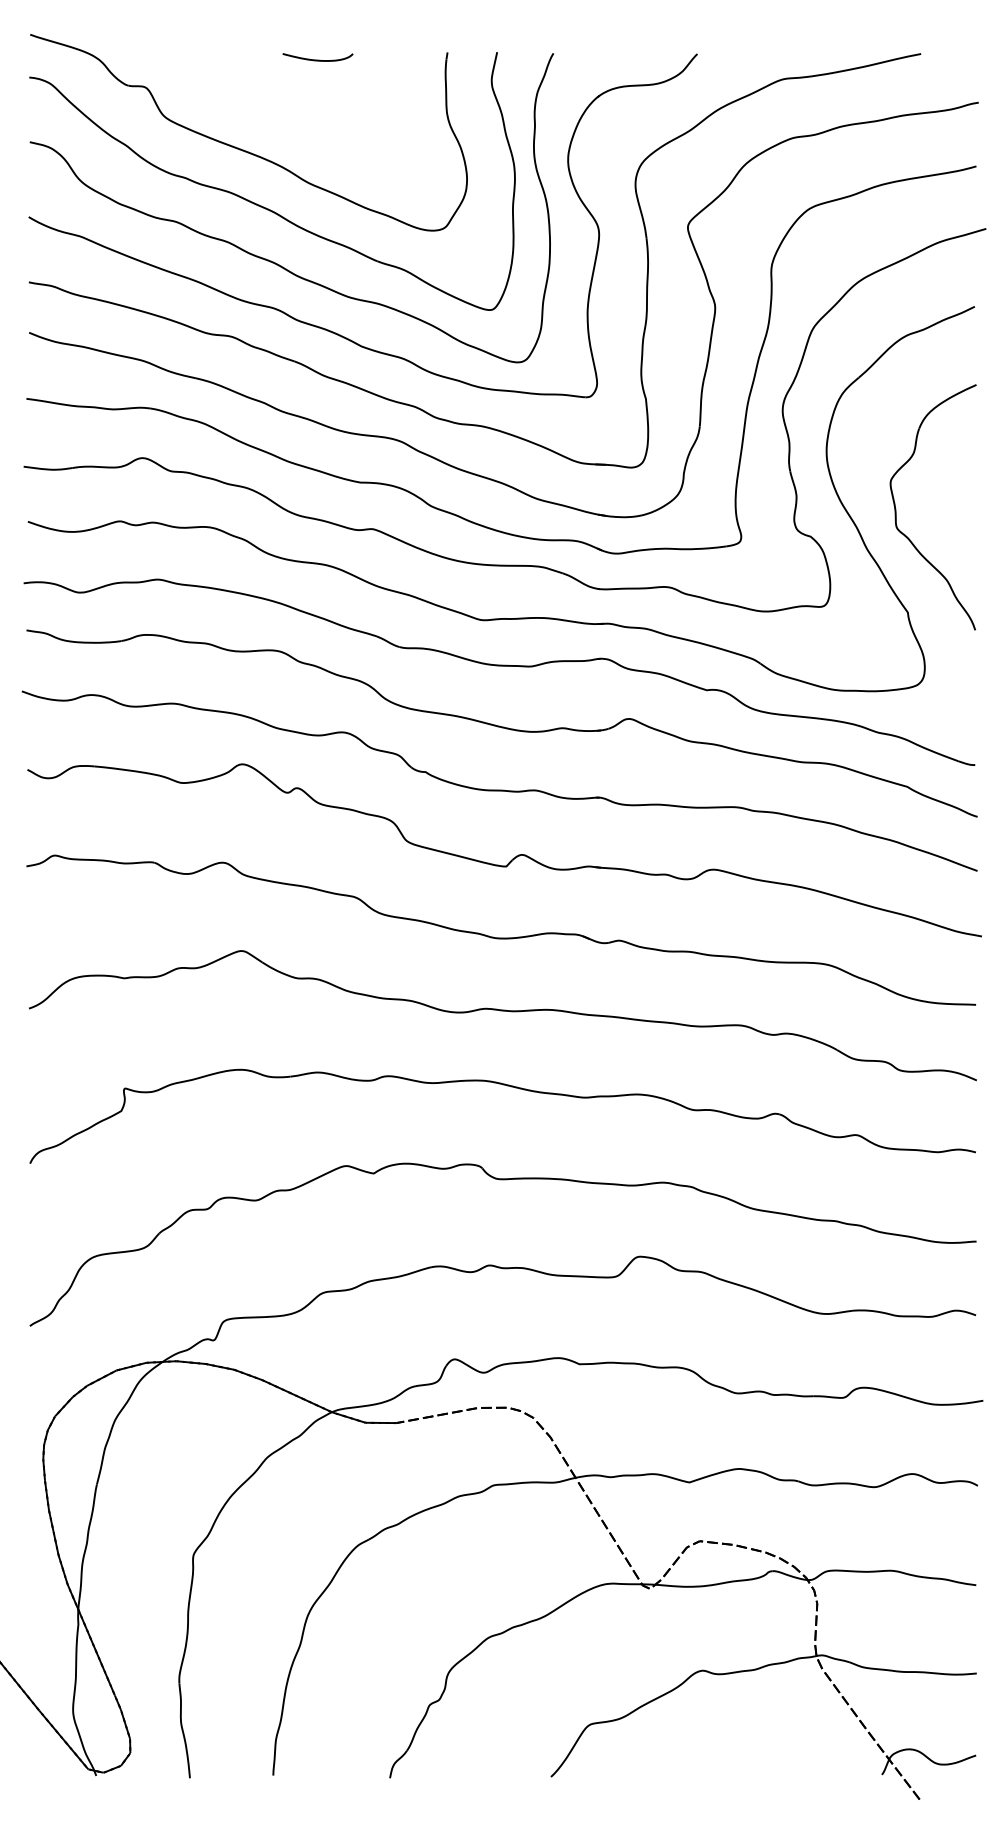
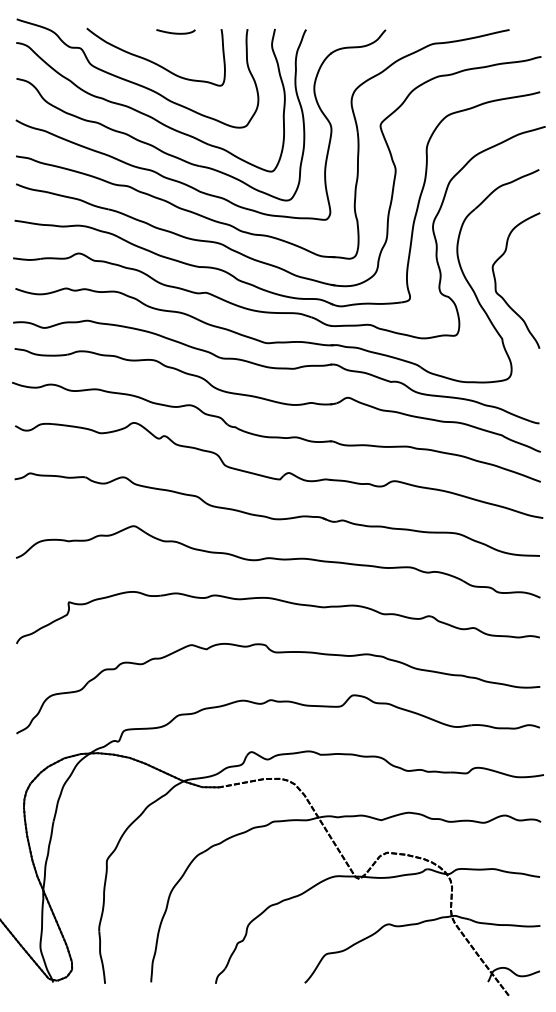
curve: (277, 111) -> (153, 61), added

